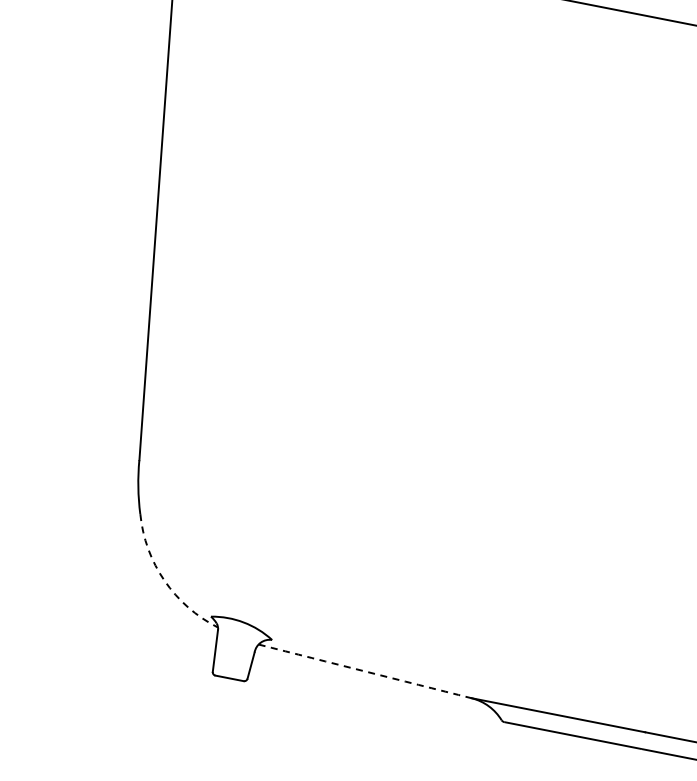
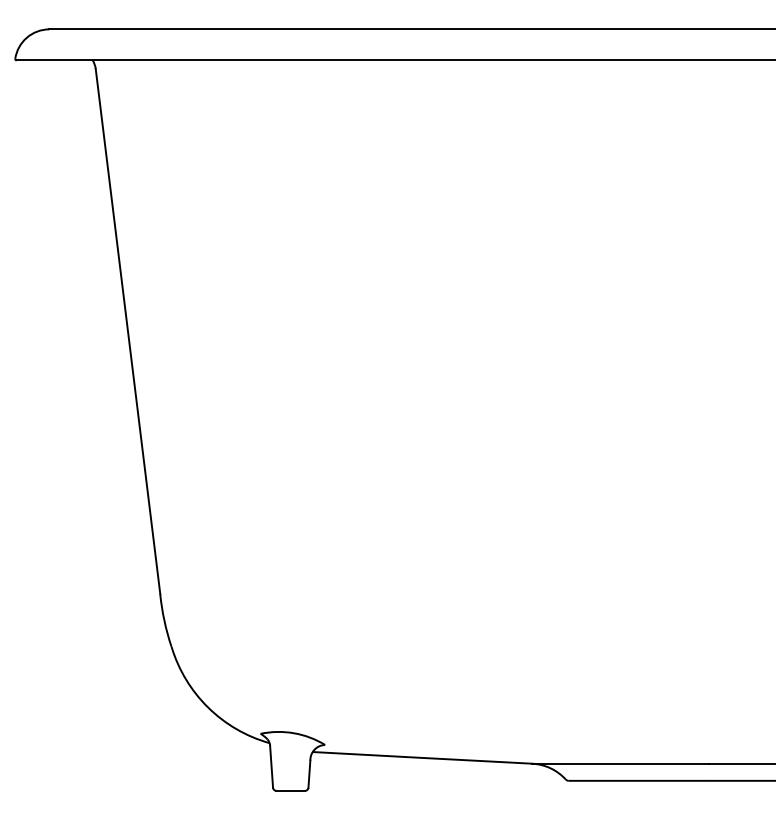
arc: (164, 580) -> (208, 707), dashed -> solid
arc: (365, 671) -> (422, 757), dashed -> solid

